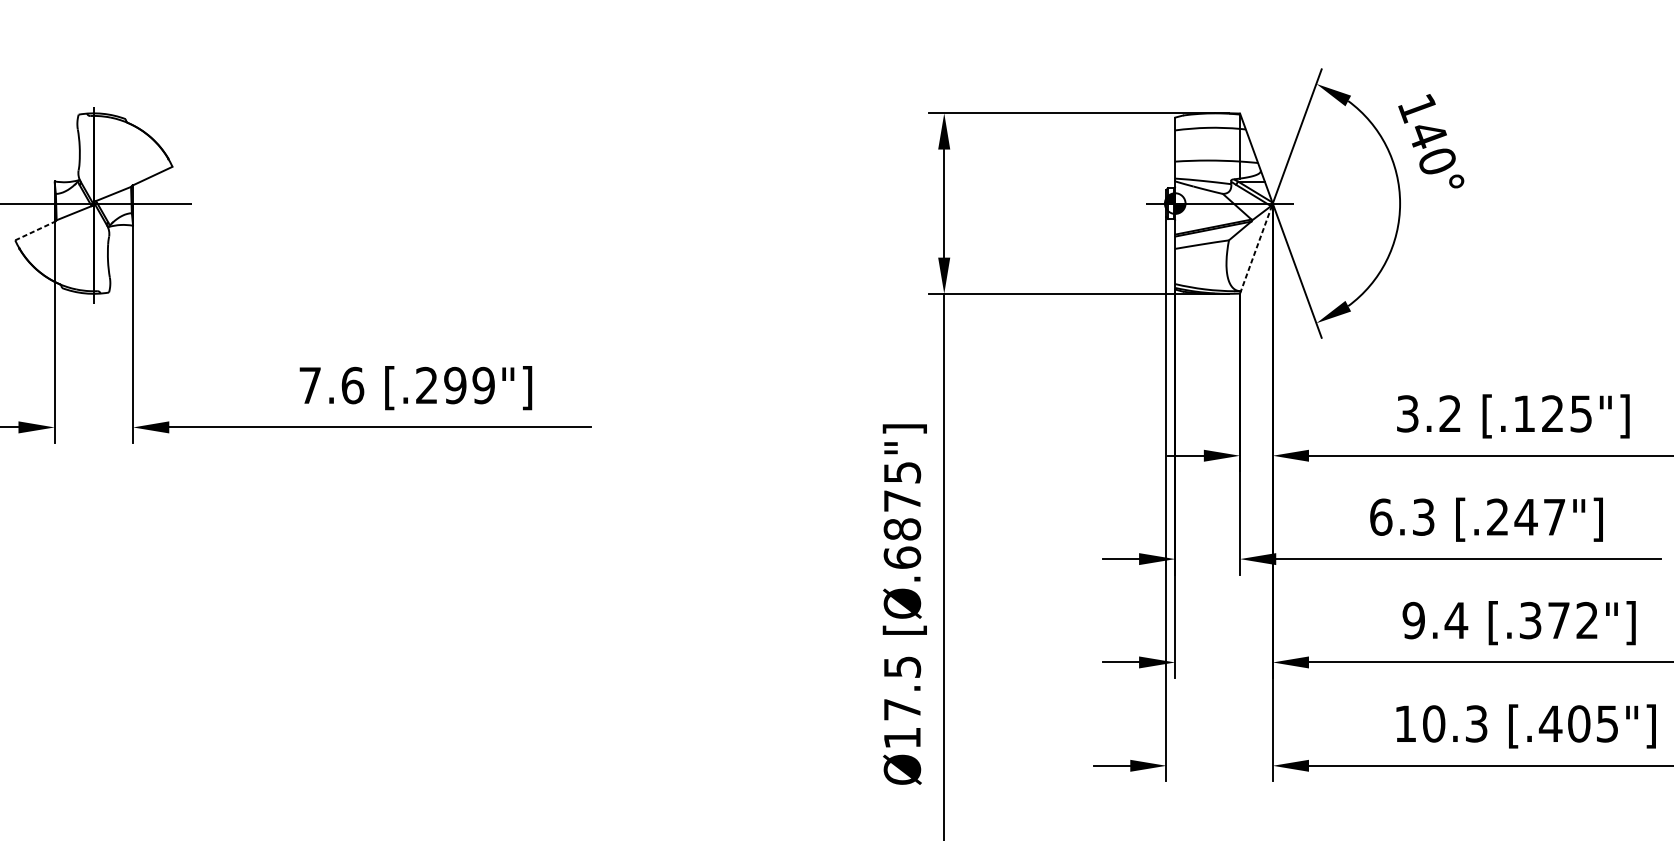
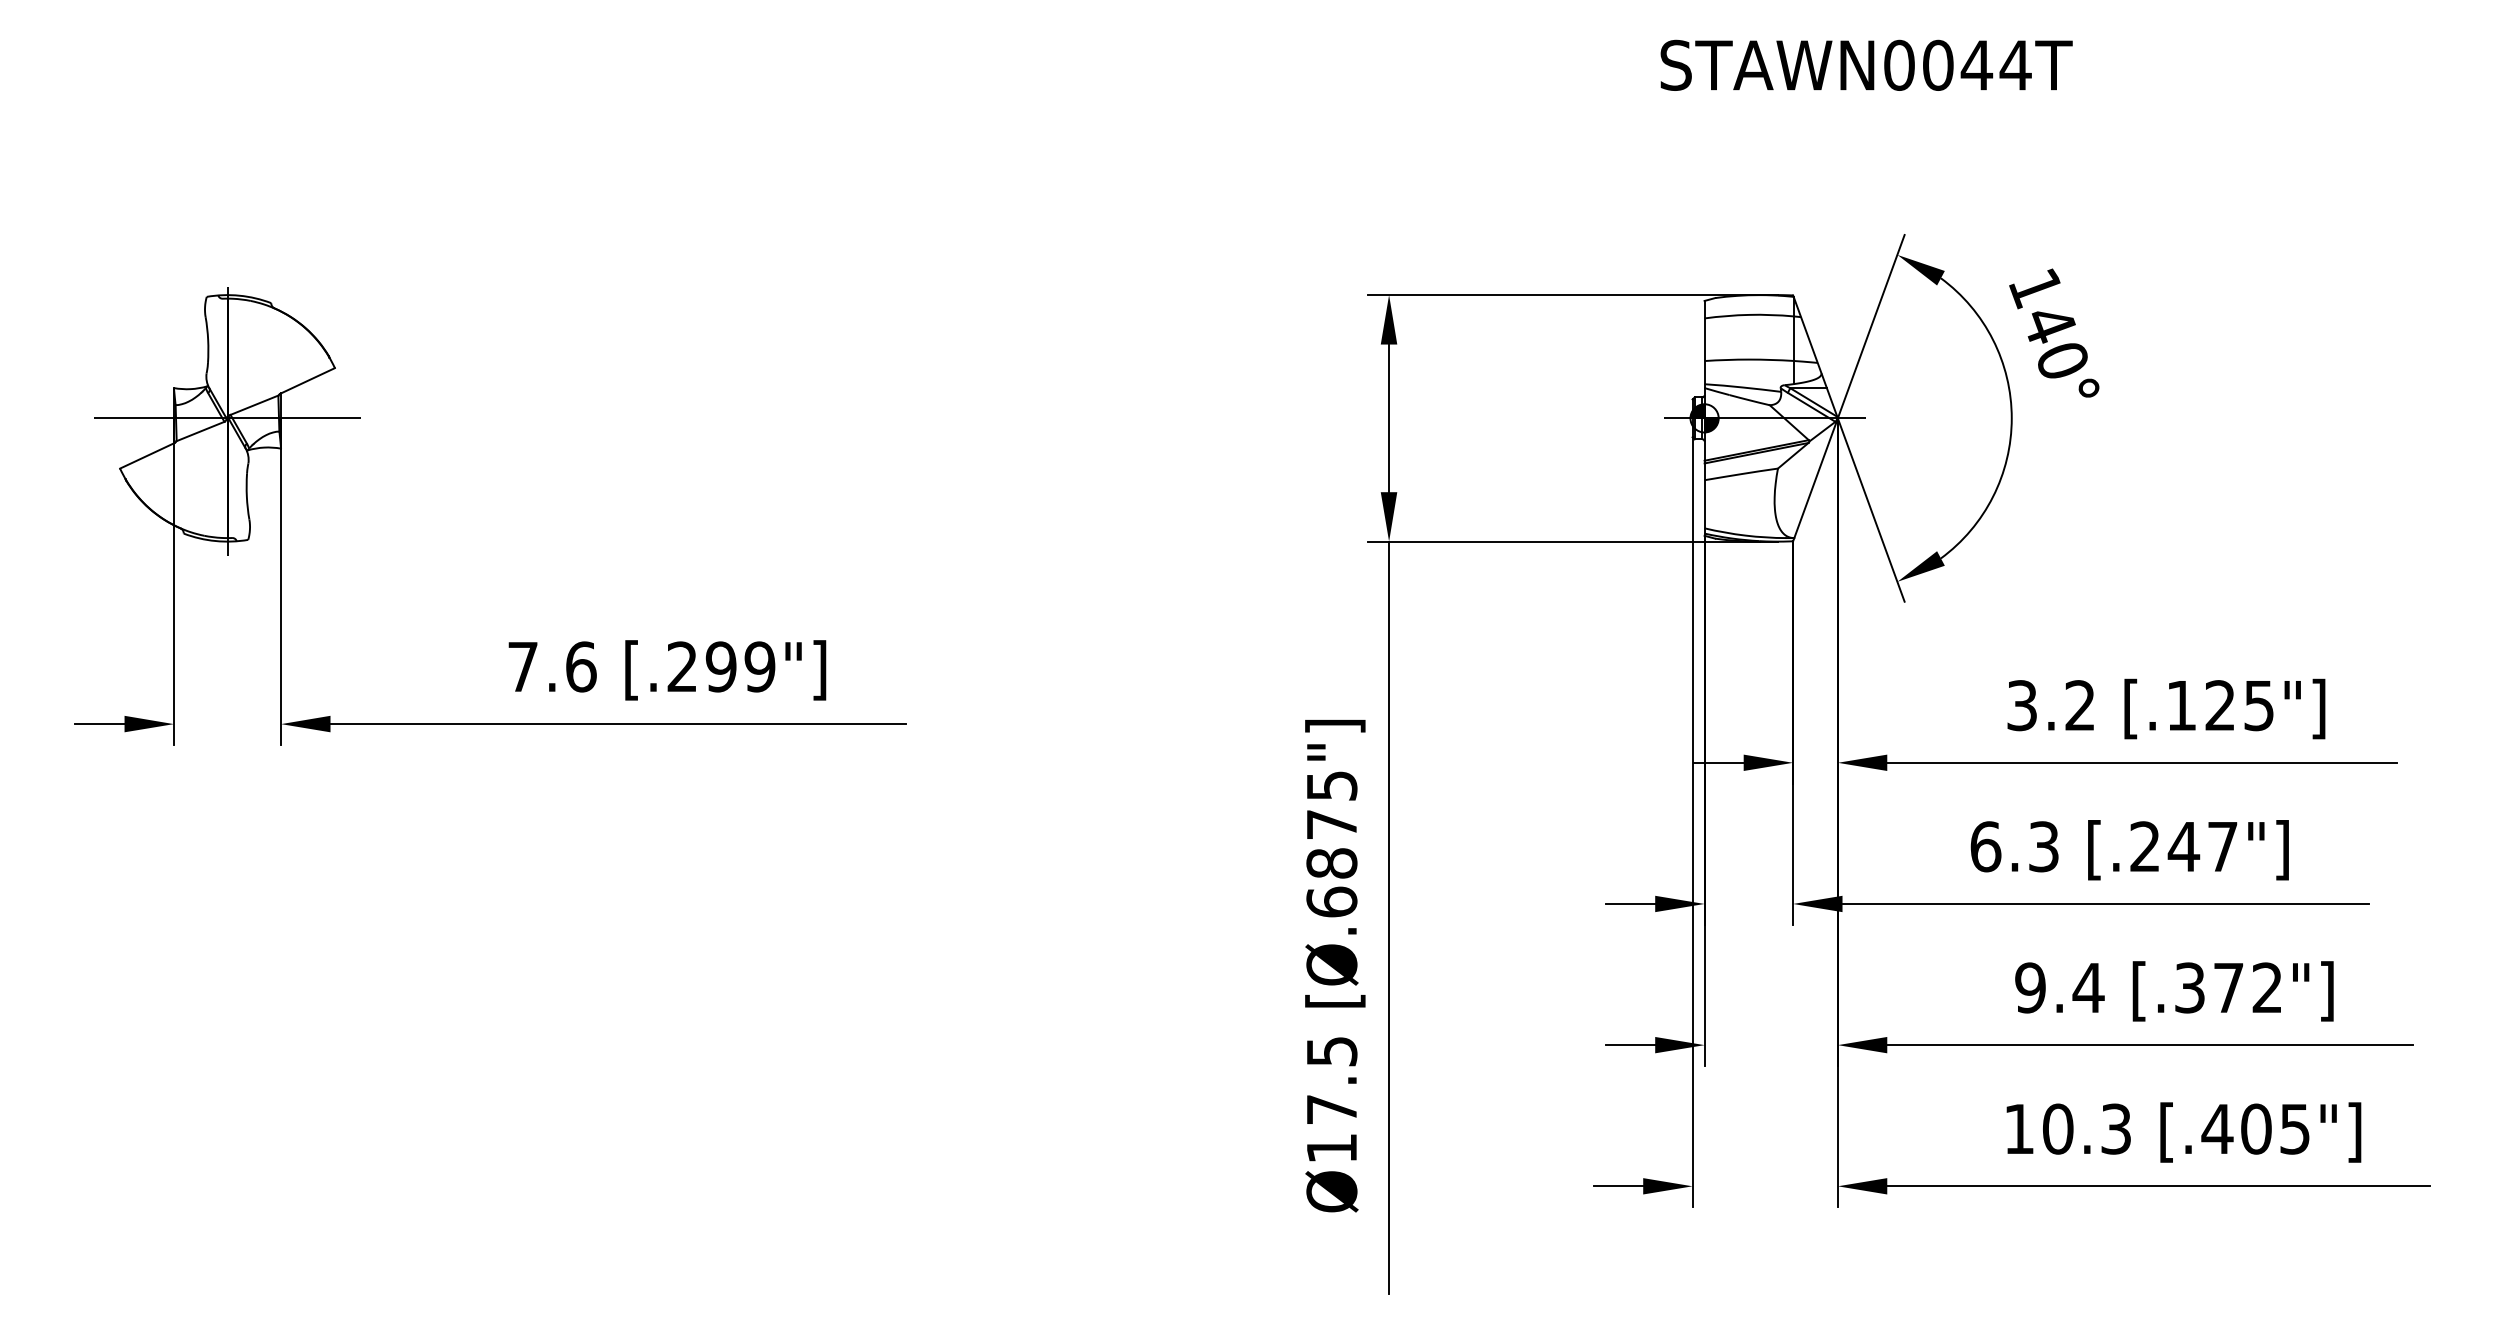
line: (35, 230) -> (147, 455), dashed -> solid
line: (1256, 248) -> (1815, 479), dashed -> solid

